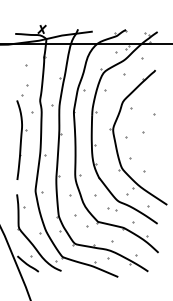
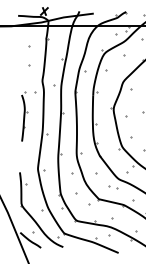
part: (21, 136) -> (24, 115), size x0.6

